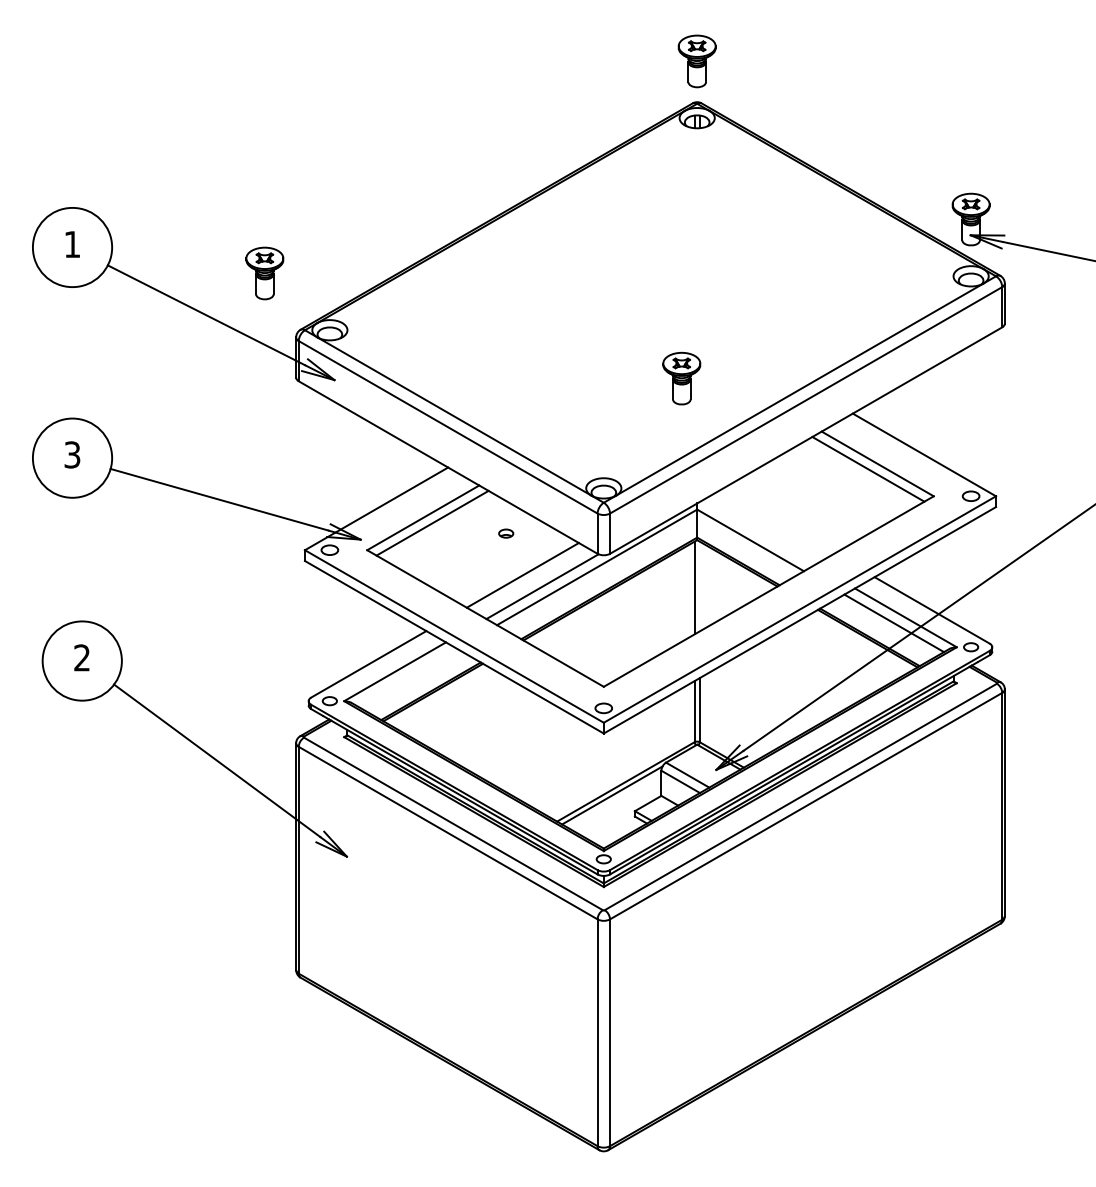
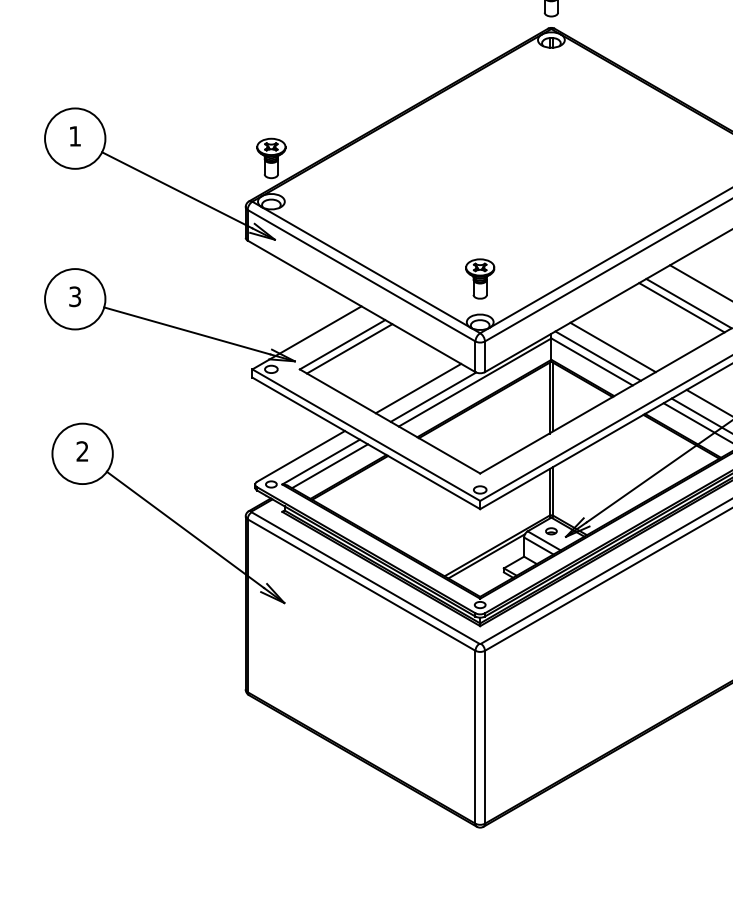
part: (264, 273) -> (271, 158), moved
part: (681, 378) -> (479, 278), moved
line: (778, 521) -> (613, 347), added
line: (758, 532) -> (598, 355), added
part: (506, 533) -> (551, 531), moved
line: (699, 586) -> (553, 397), added
line: (406, 677) -> (329, 466), added

